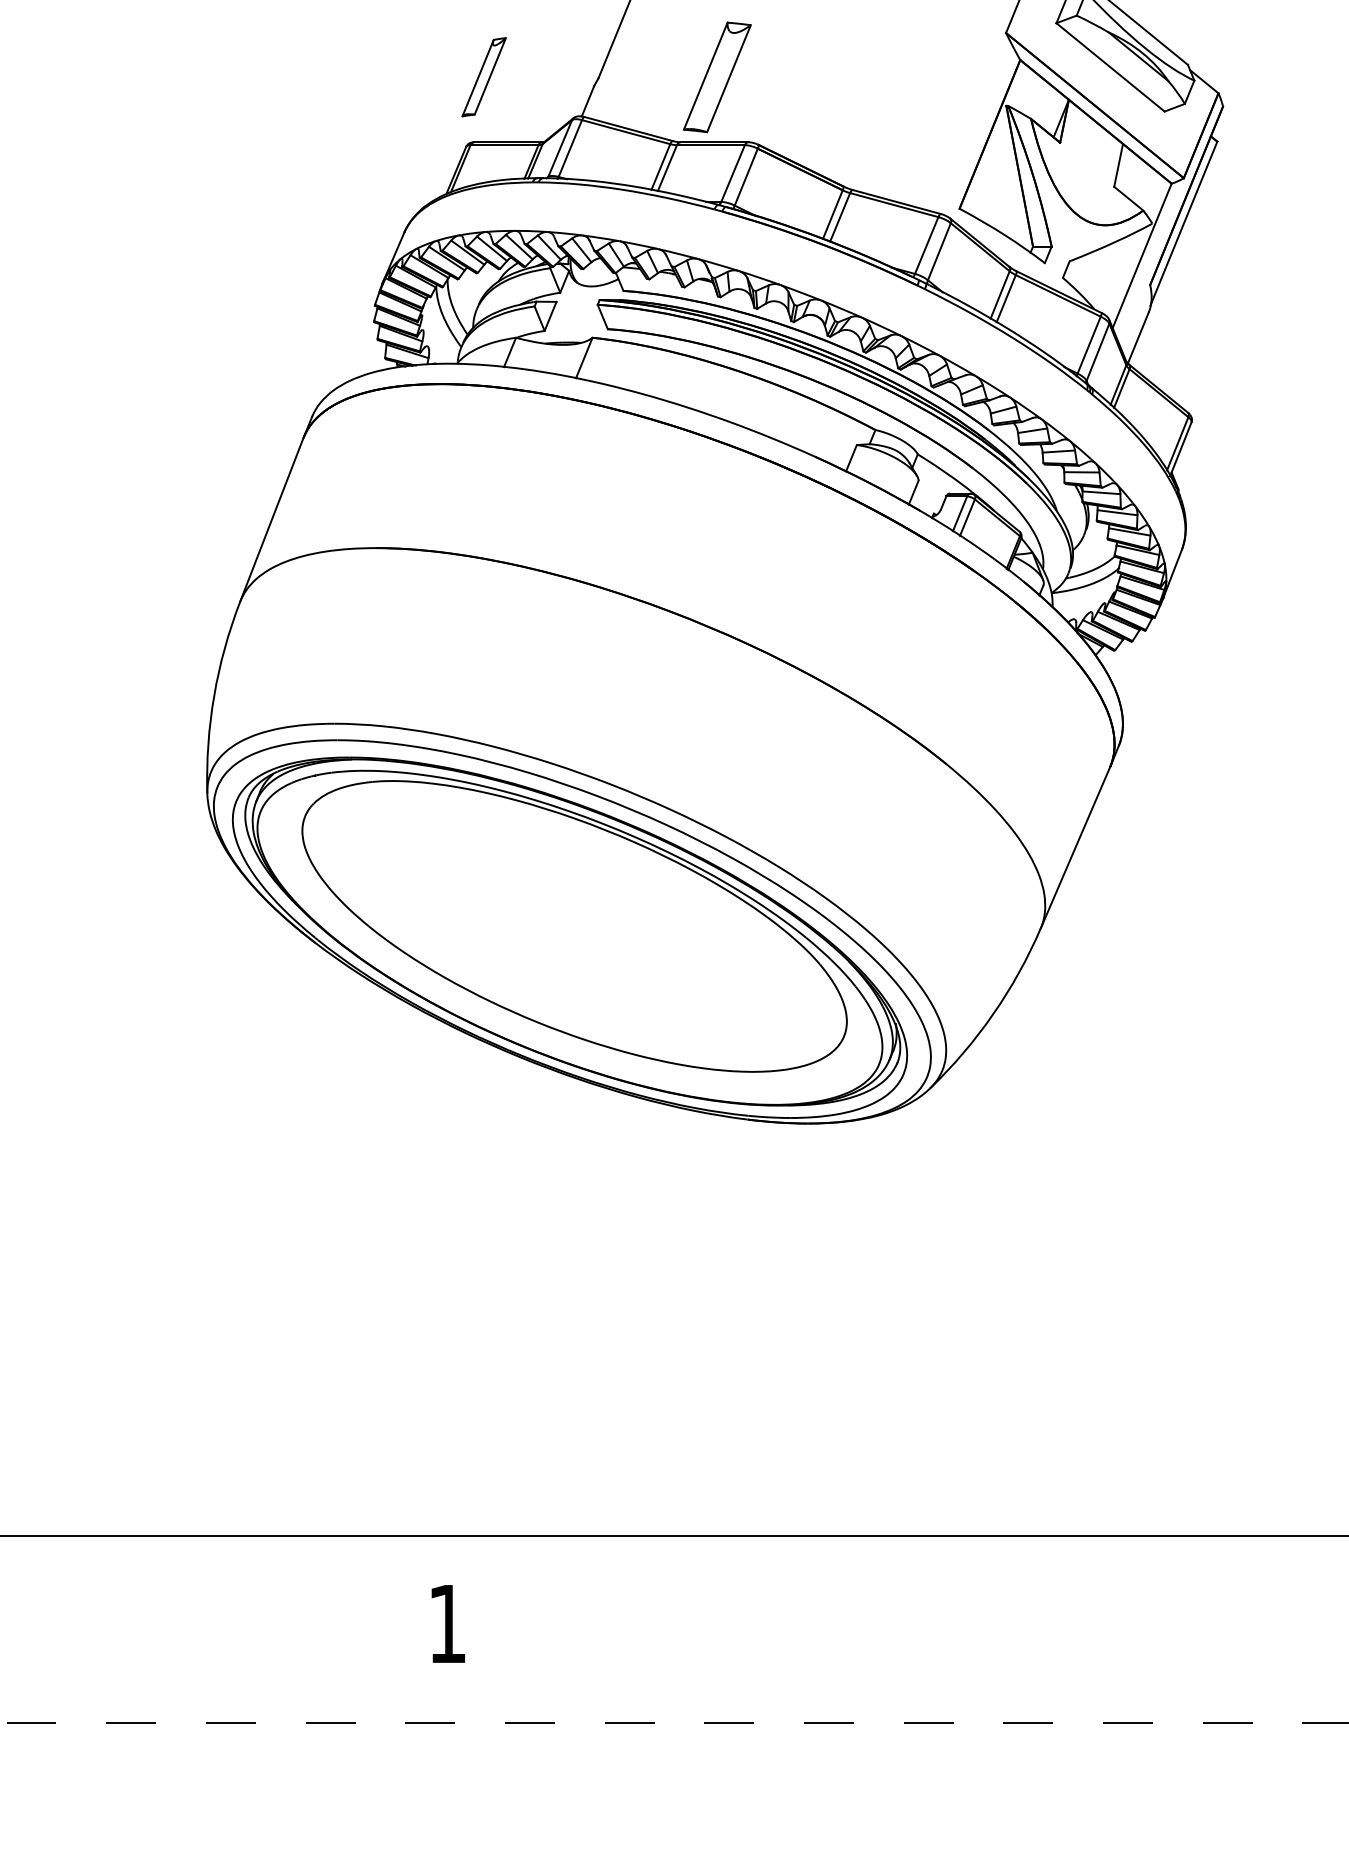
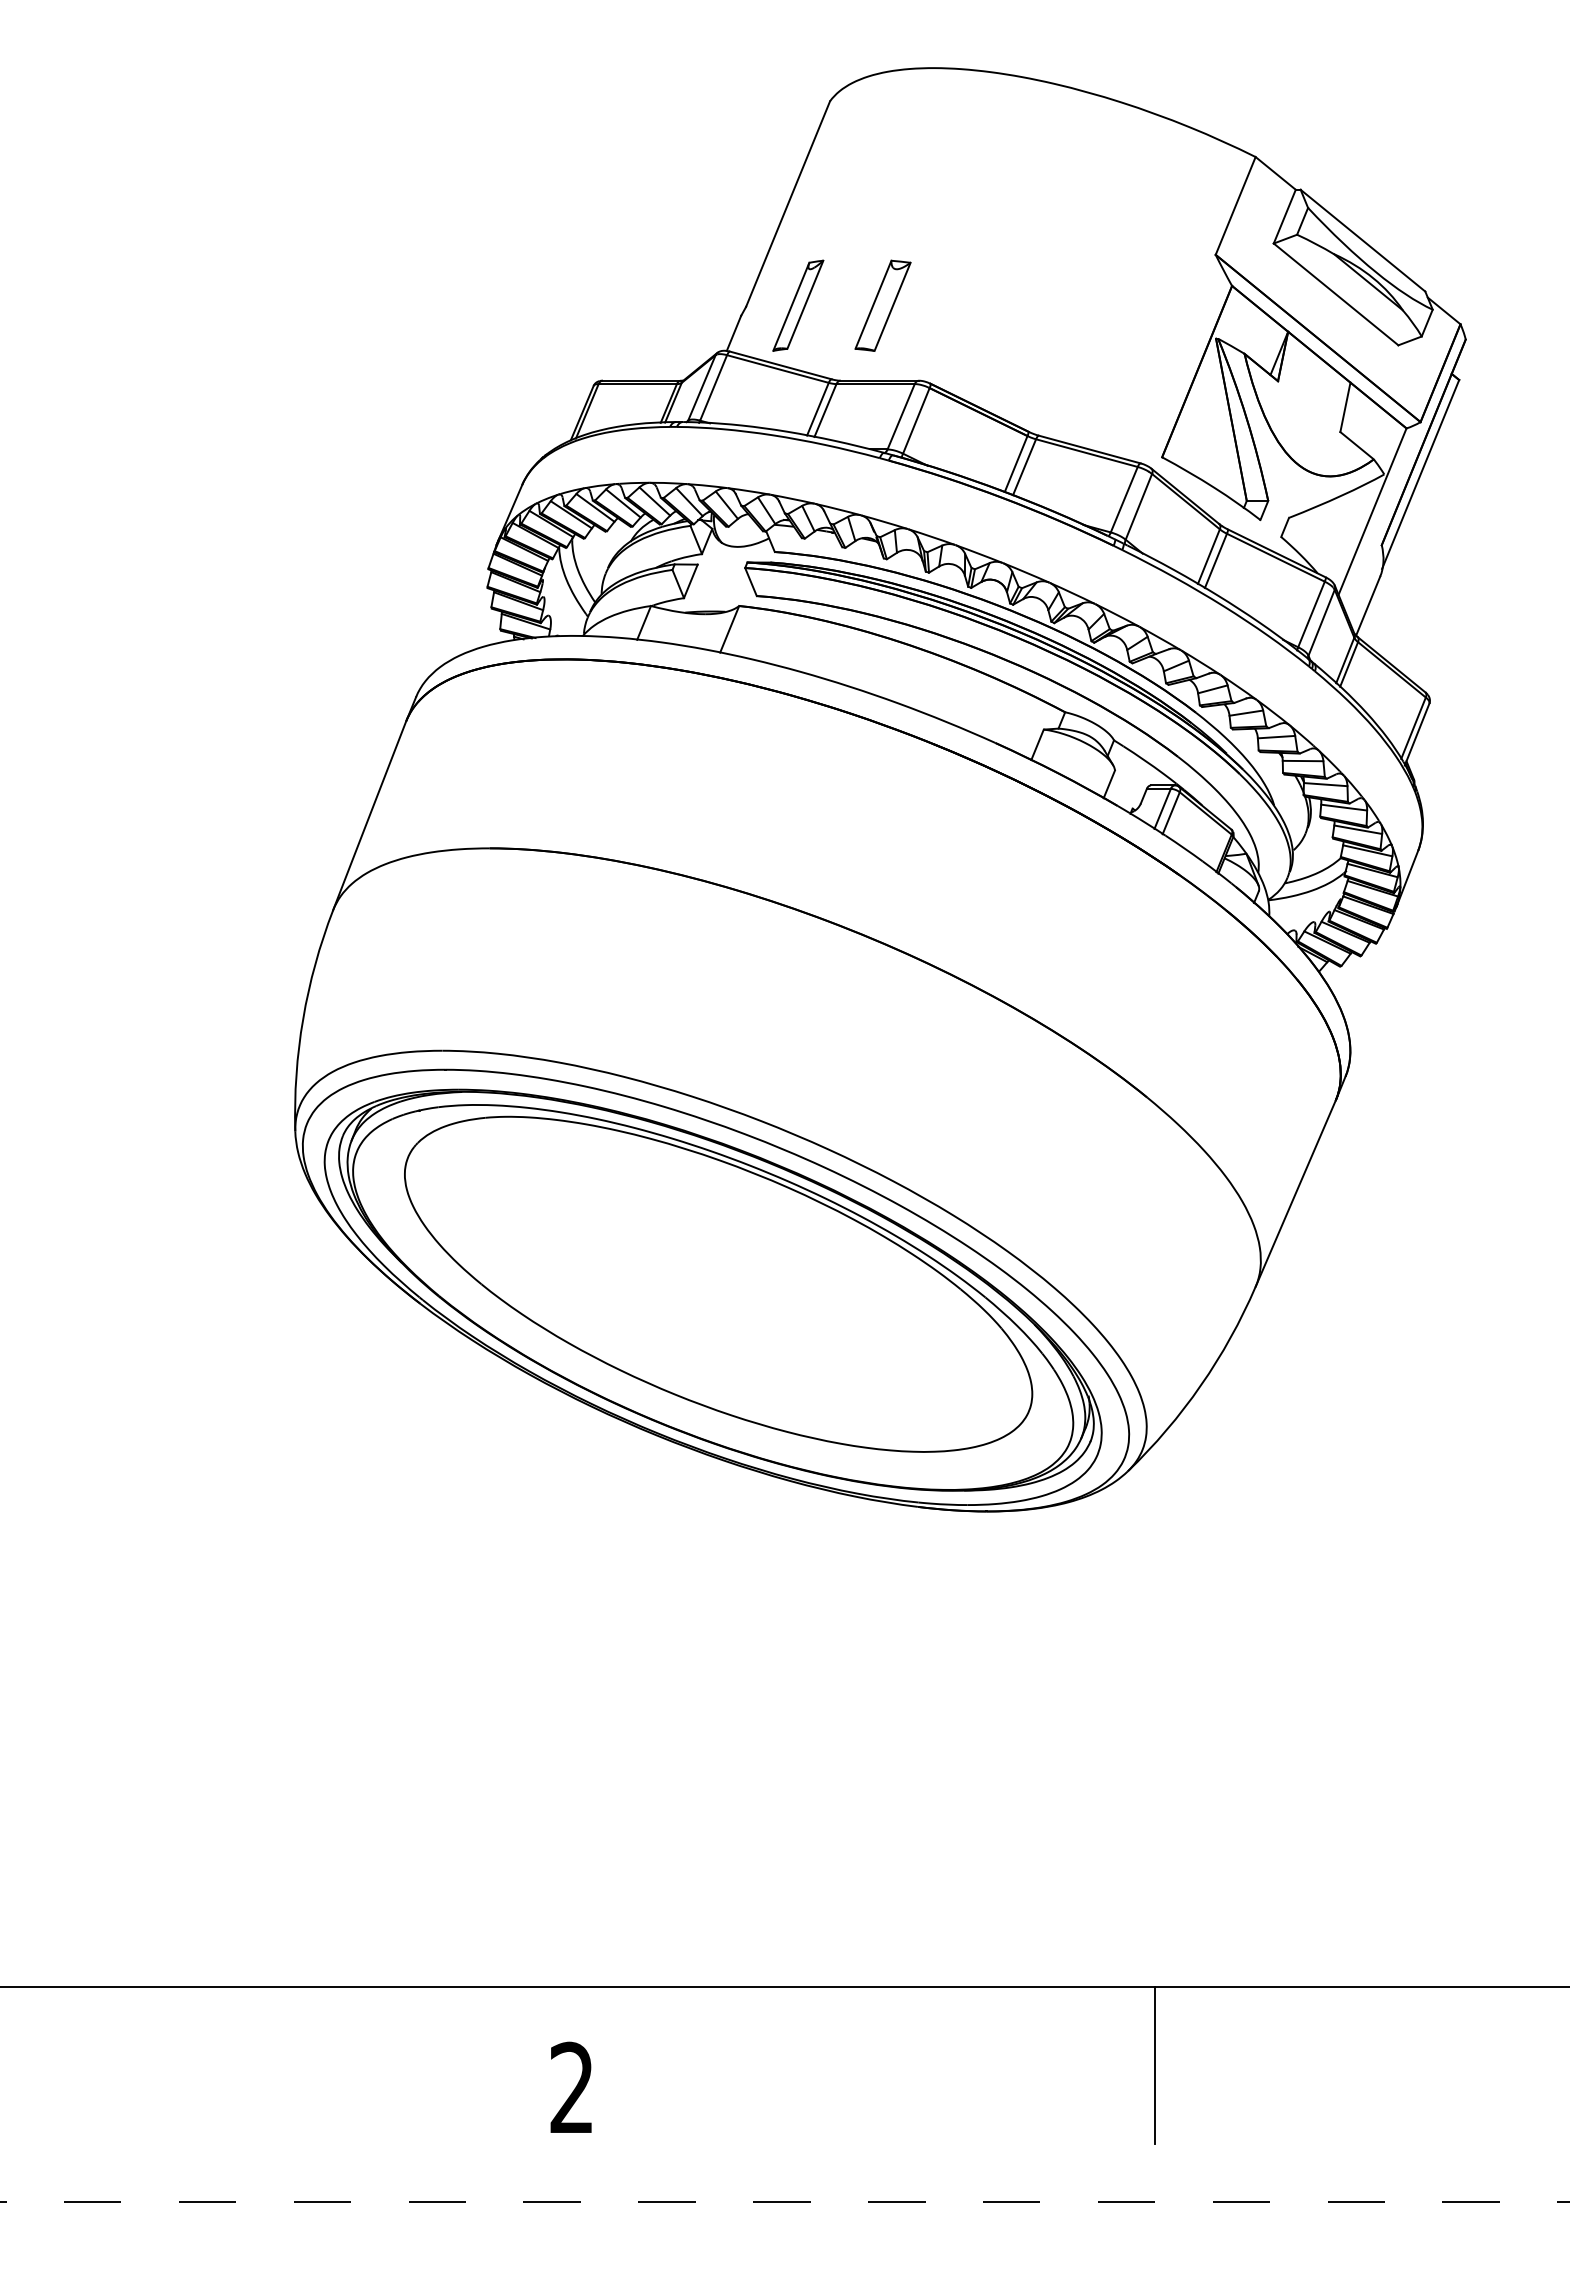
part: (484, 77) -> (798, 305), moved
part: (716, 77) -> (882, 305), size x0.71
line: (953, 1604) -> (1155, 2065), added
text: (447, 1622) -> (571, 2086), 1 -> 2

